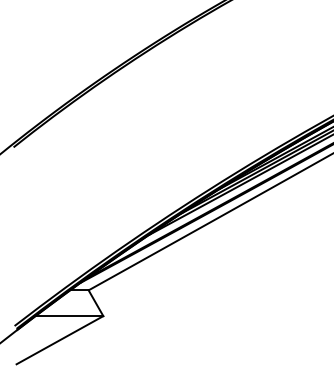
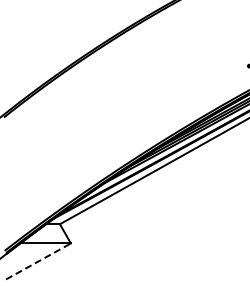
line: (59, 340) -> (38, 261), solid -> dashed

